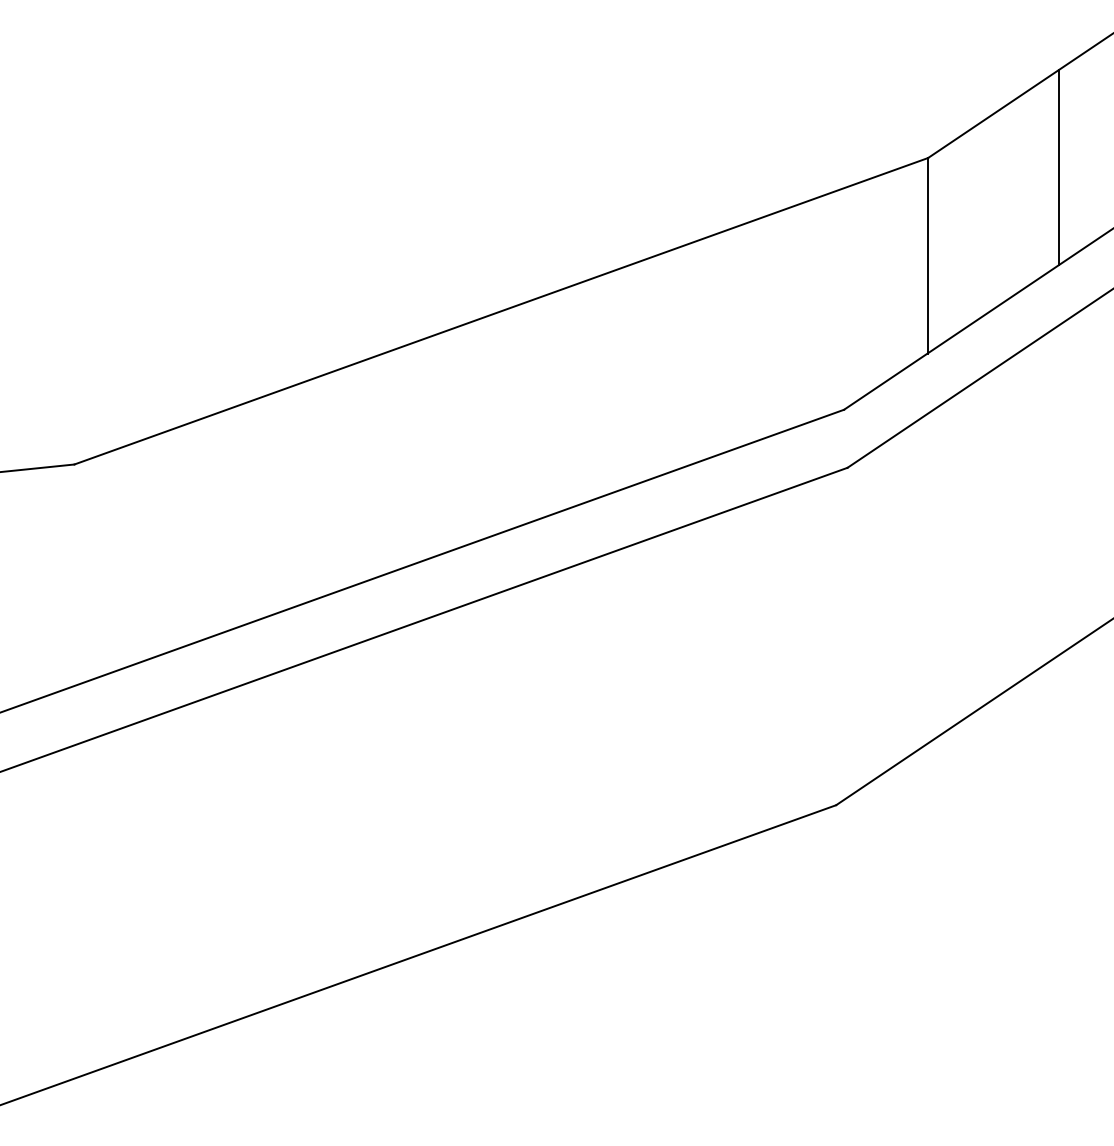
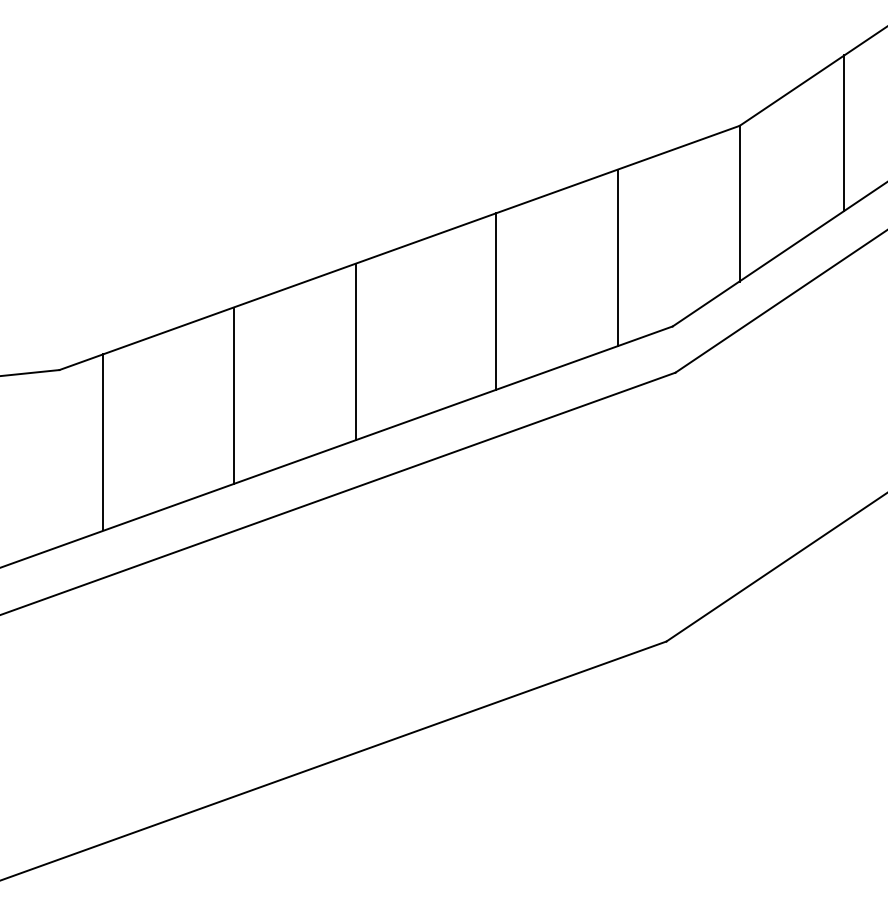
line: (774, 323) -> (617, 257), added
line: (621, 378) -> (495, 301), added
line: (446, 442) -> (355, 352), added
line: (293, 497) -> (234, 396), added
line: (129, 554) -> (103, 441), added

